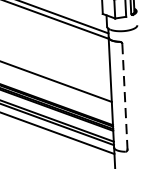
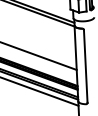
line: (124, 96) -> (85, 66), dashed -> solid

